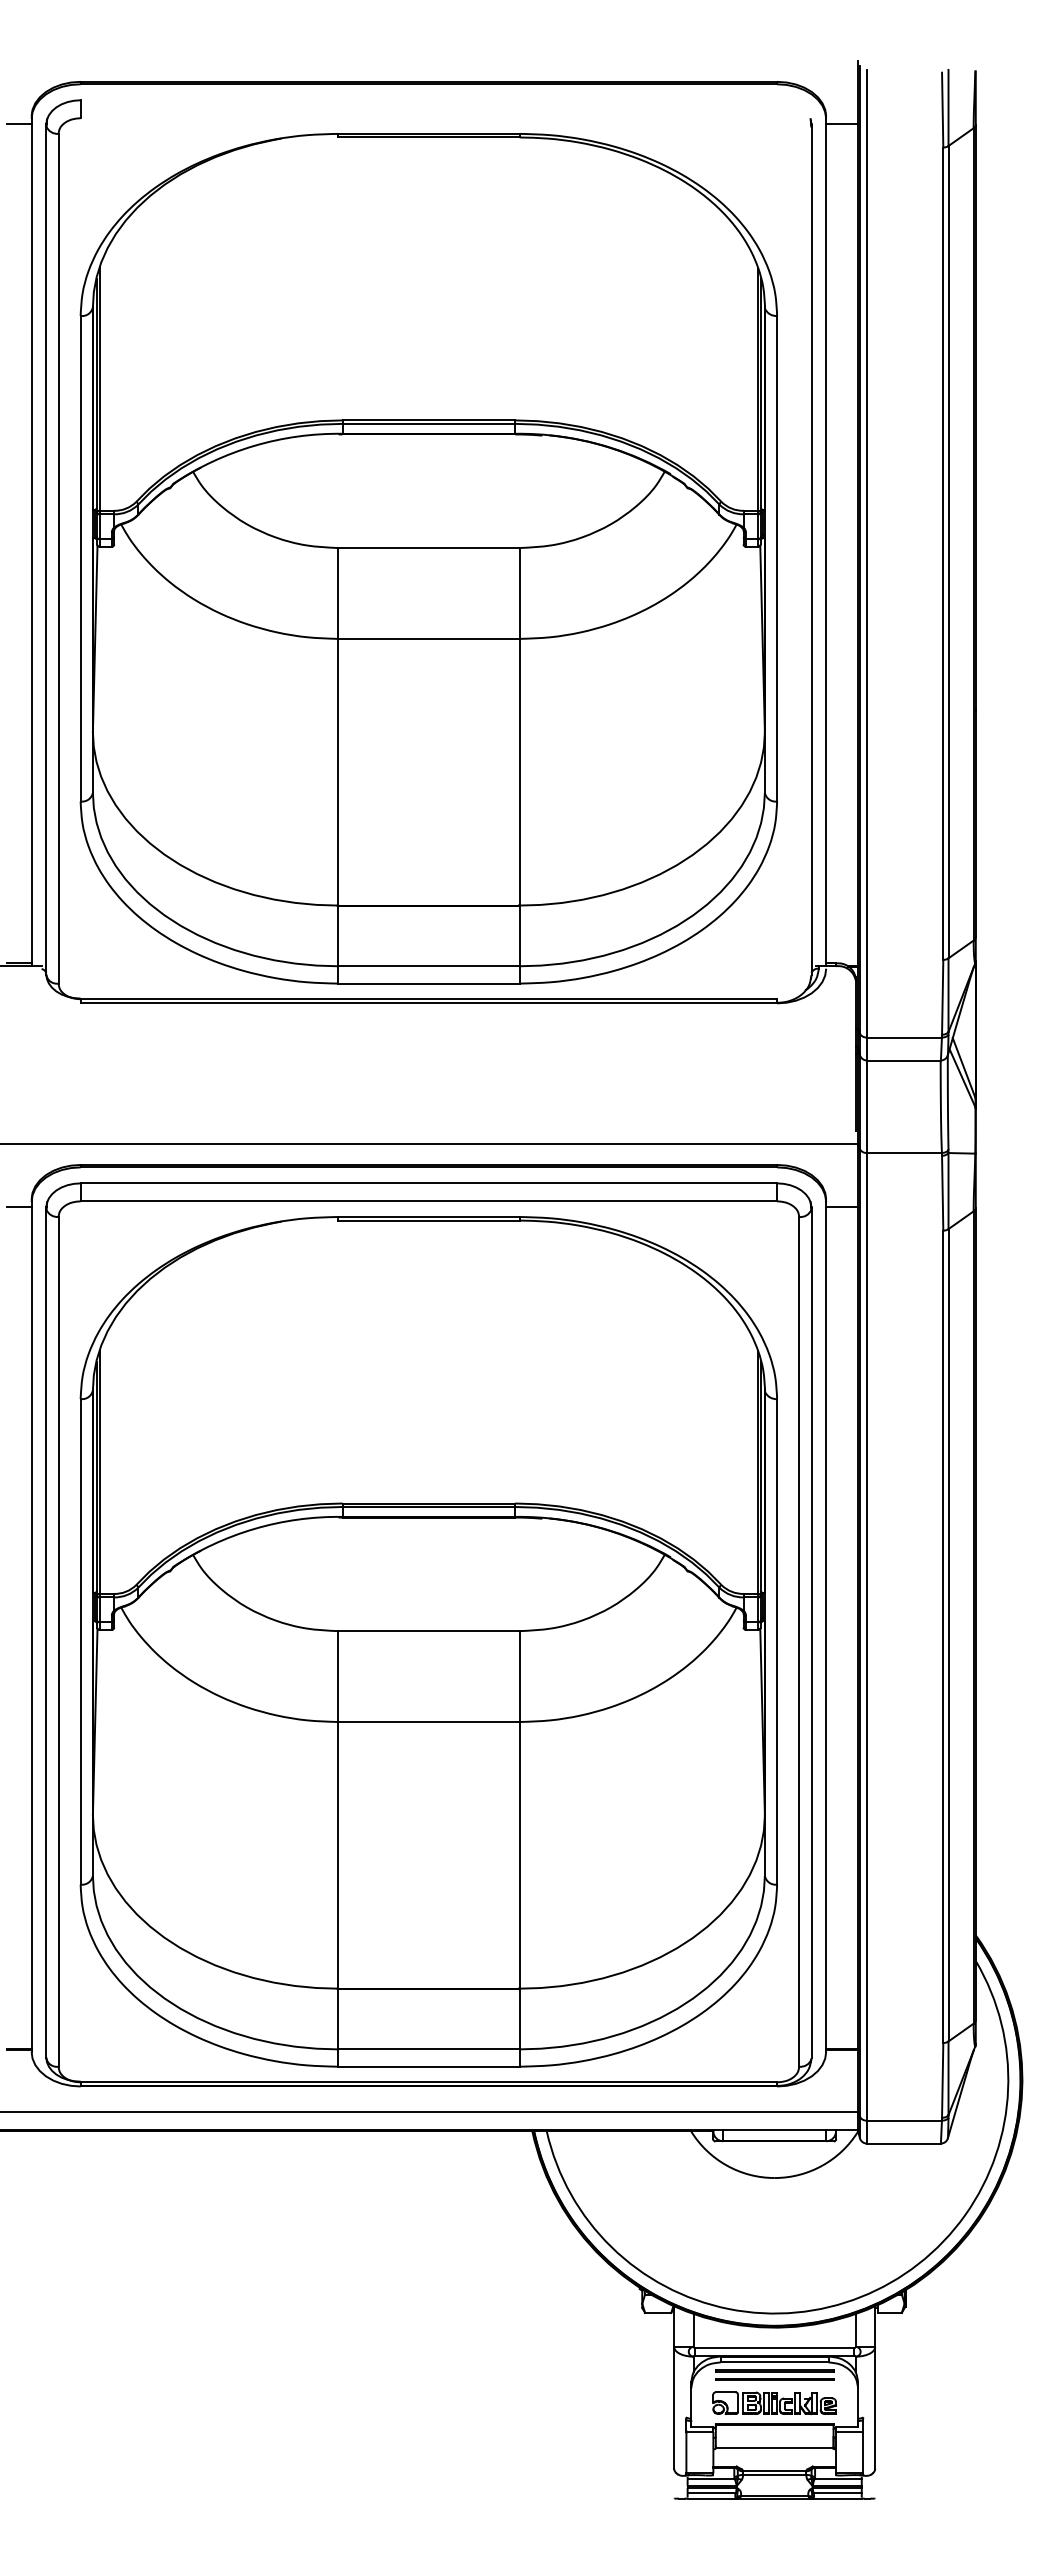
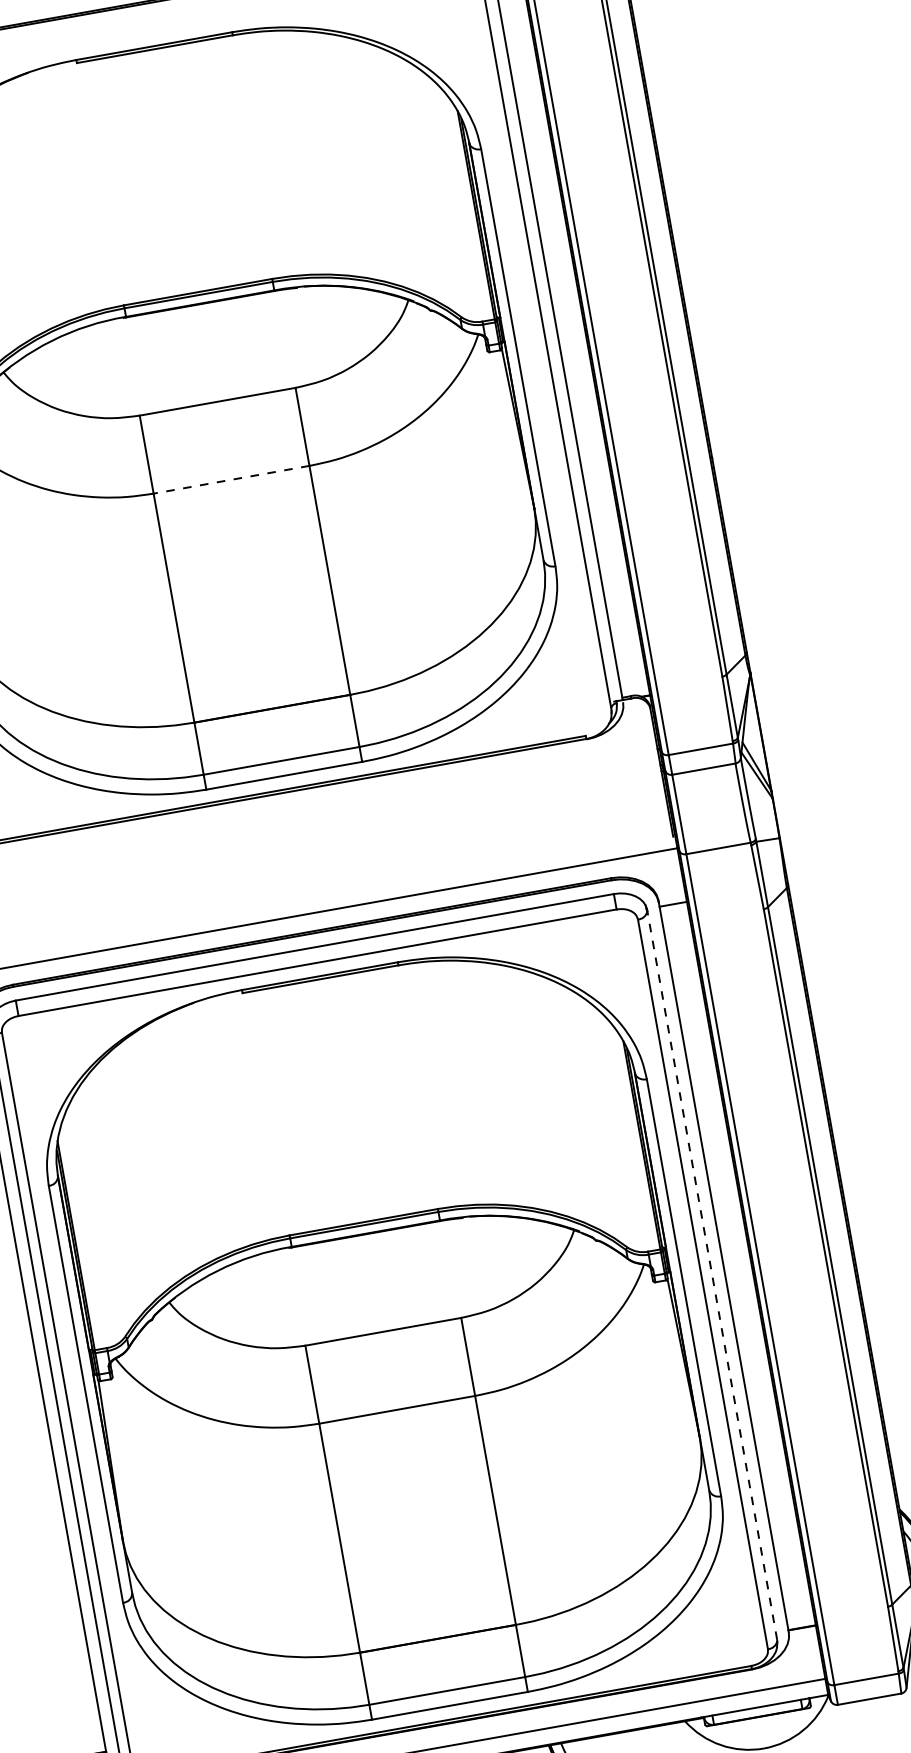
line: (428, 638) -> (231, 479), solid -> dashed
line: (811, 1633) -> (712, 1275), solid -> dashed

